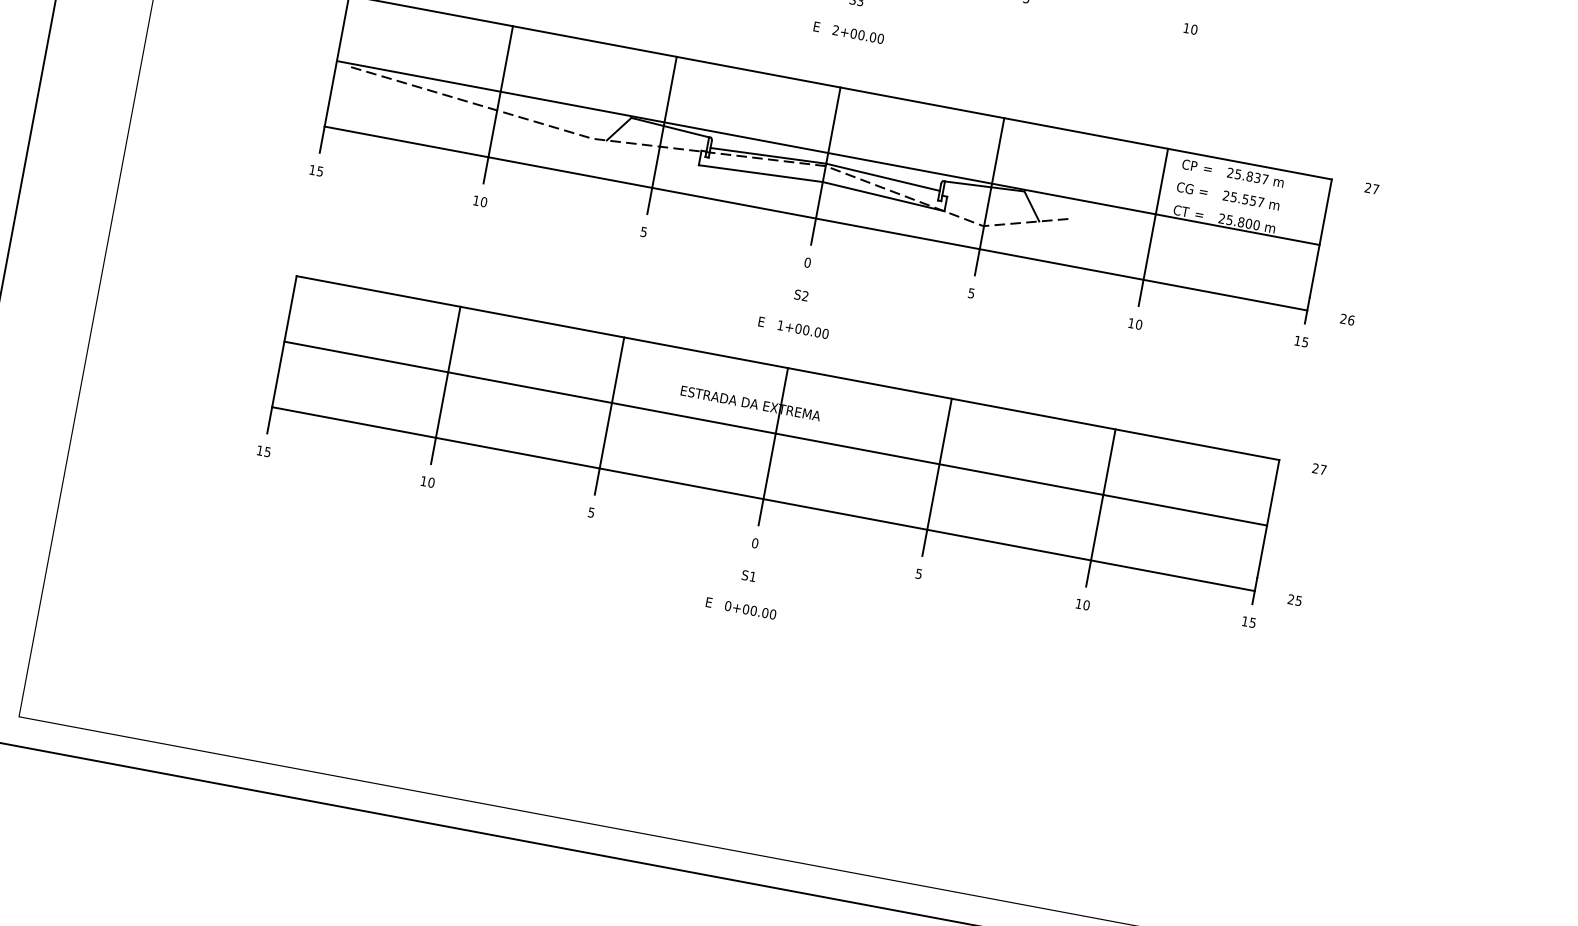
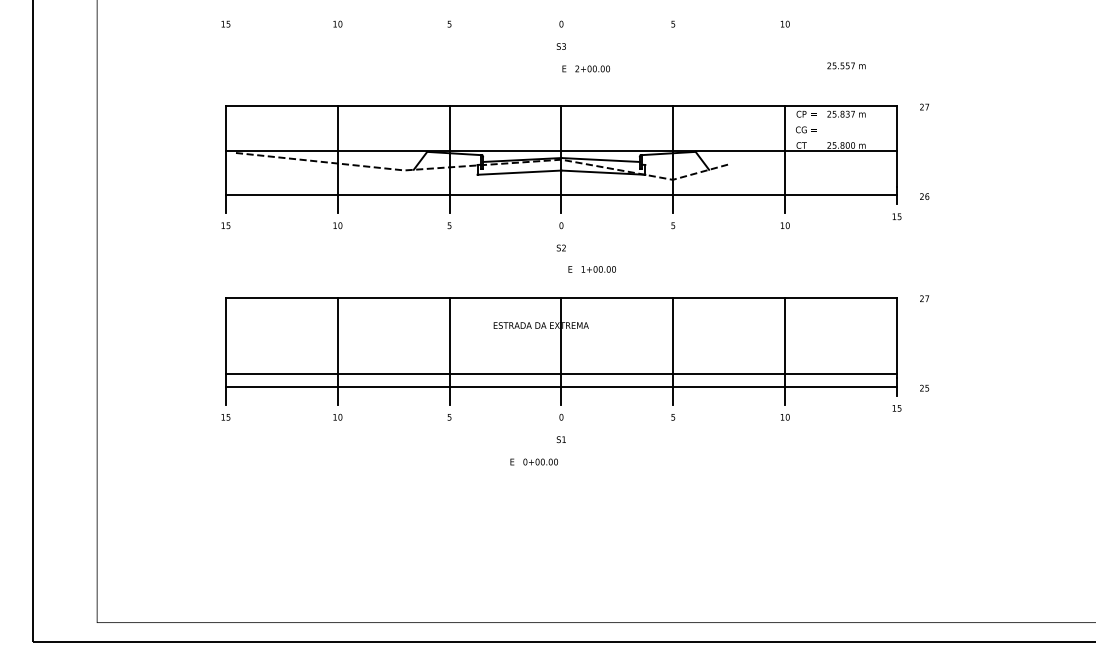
text: (847, 32) -> (585, 68), moved
text: (1251, 200) -> (846, 65), moved
text: (792, 327) -> (591, 269), moved
line: (775, 433) -> (561, 374), moved
text: (740, 607) -> (533, 461), moved

